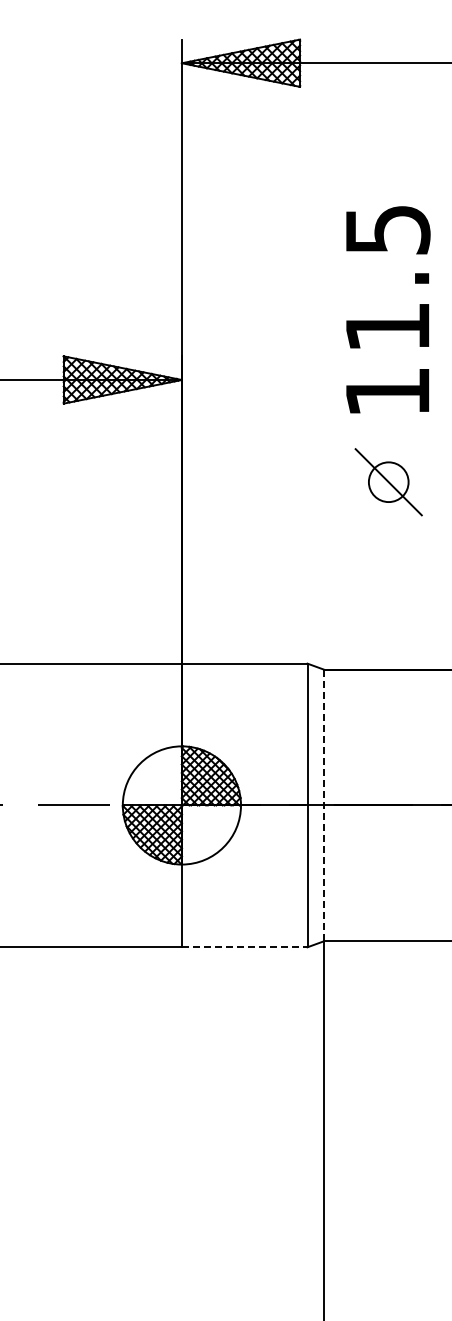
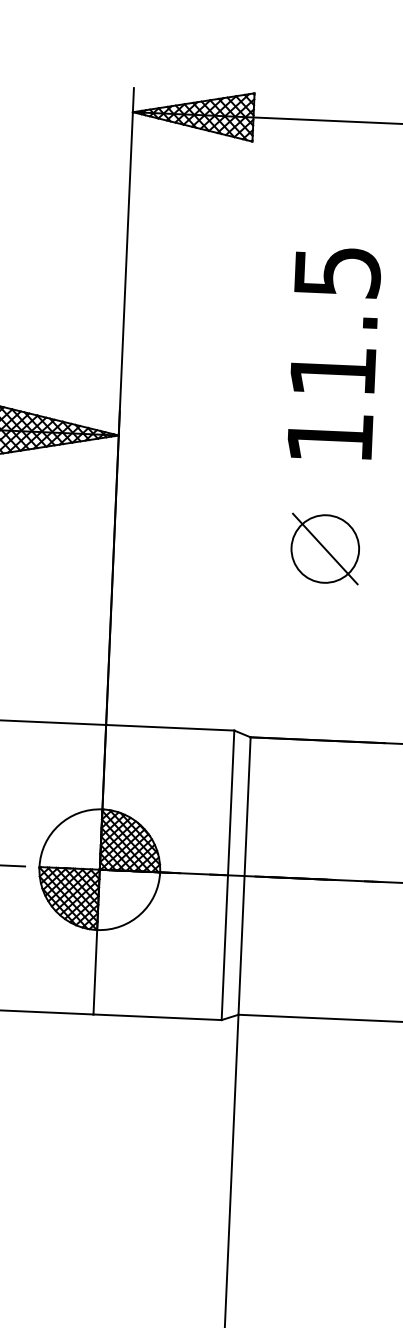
text: (388, 309) -> (334, 353), moved
circle: (388, 482) -> (325, 549), size x1.67
line: (323, 805) -> (244, 876), dashed -> solid
line: (244, 947) -> (157, 1017), dashed -> solid

